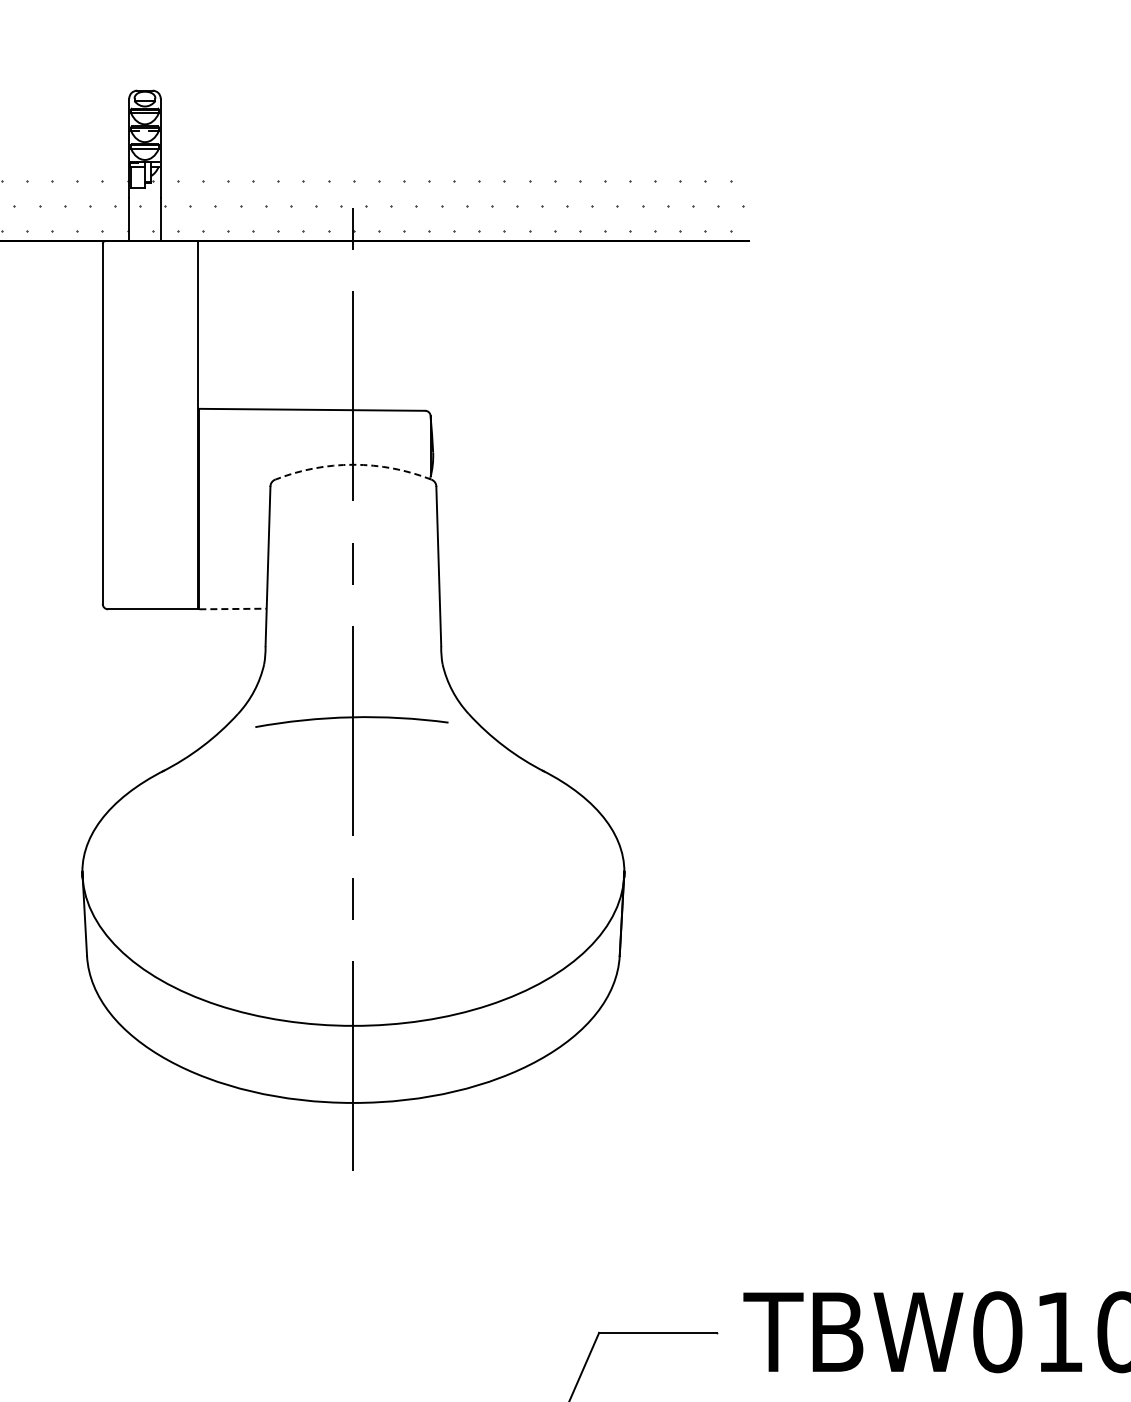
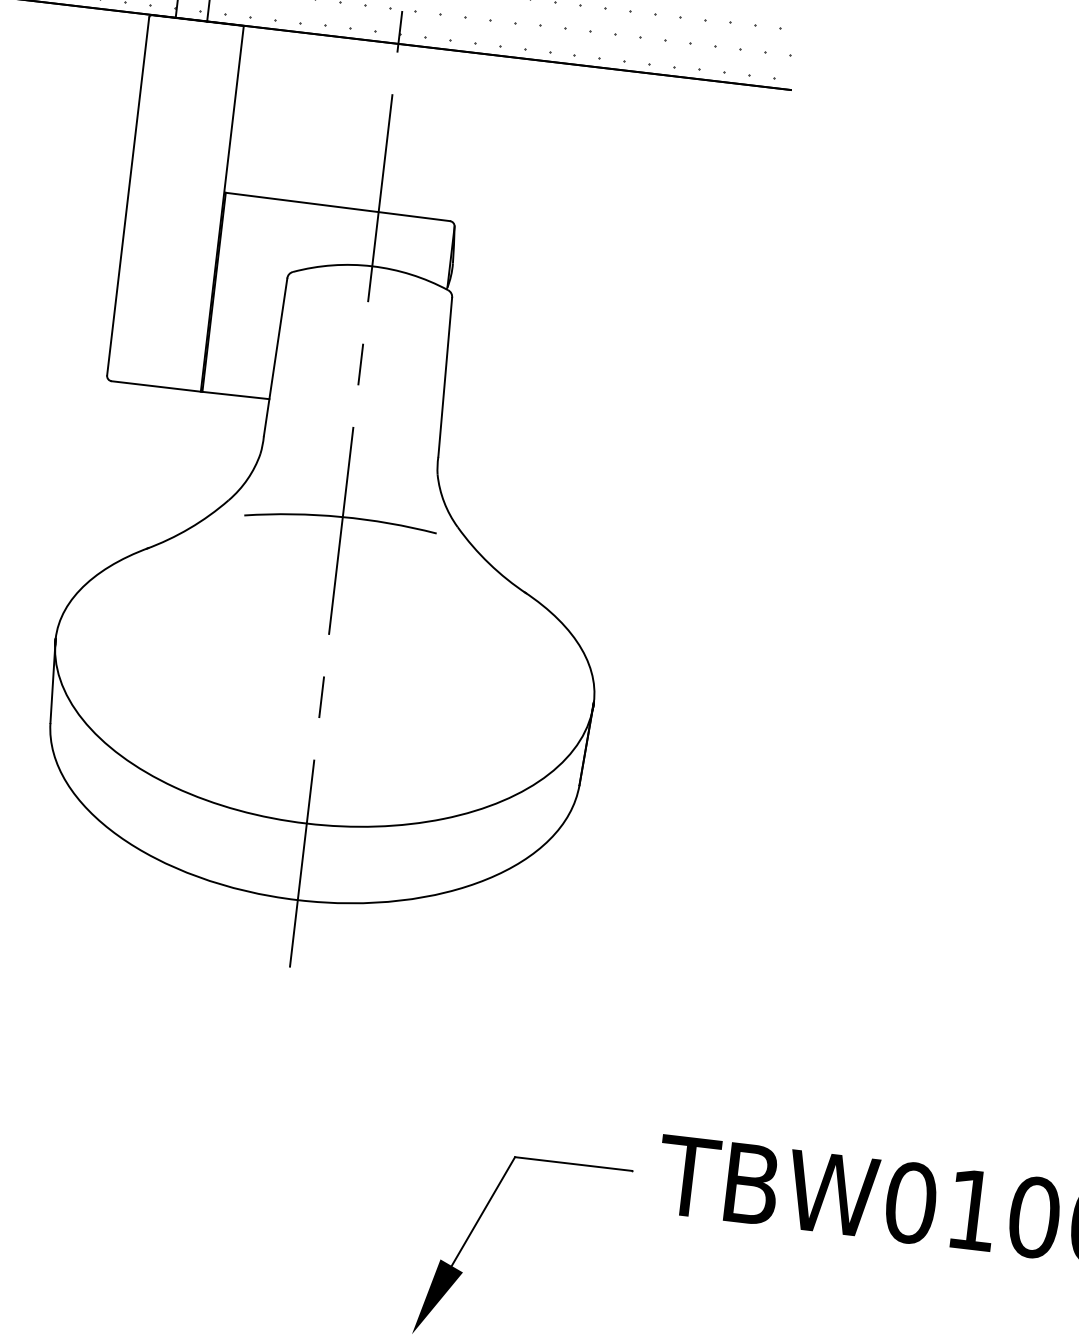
arc: (353, 464) -> (372, 266), dashed -> solid
line: (233, 609) -> (236, 396), dashed -> solid

